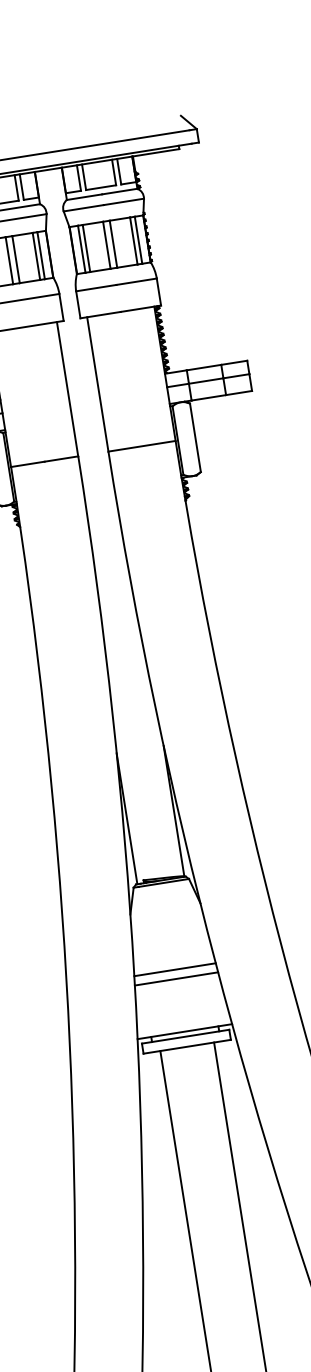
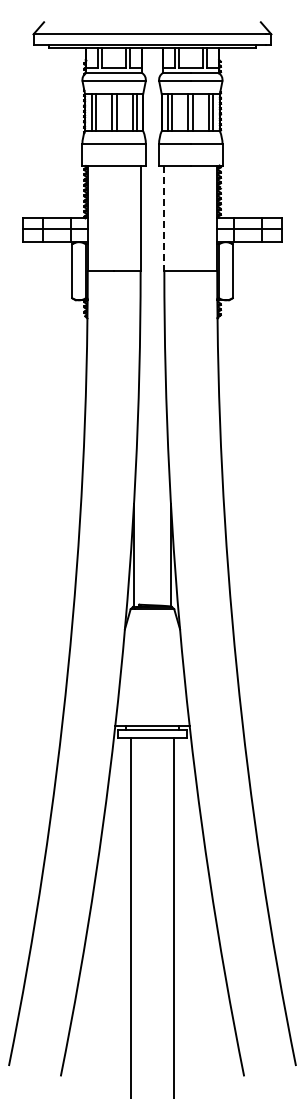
line: (98, 384) -> (164, 218), solid -> dashed
line: (175, 970) -> (152, 677), removed
line: (176, 978) -> (152, 684), removed

